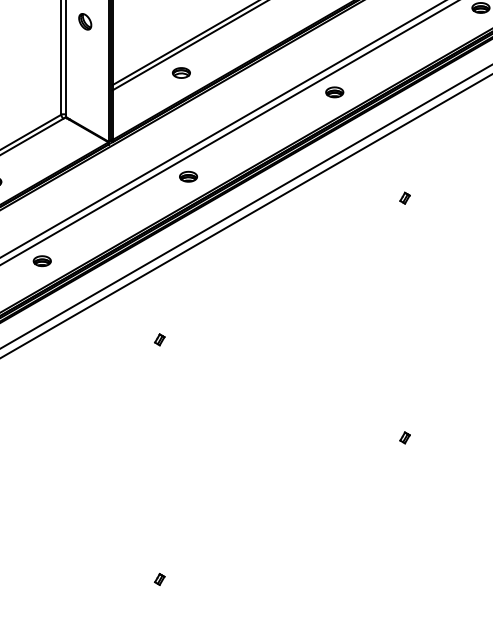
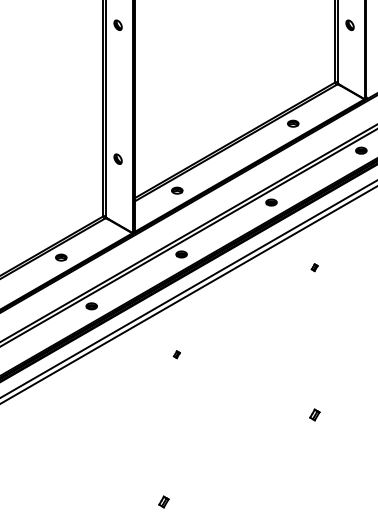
part: (159, 339) -> (176, 354), moved
part: (404, 437) -> (314, 414), size x1.6
part: (159, 578) -> (163, 501), size x1.6

